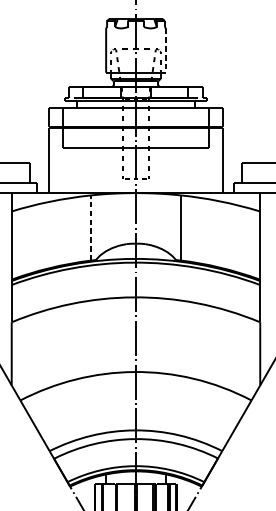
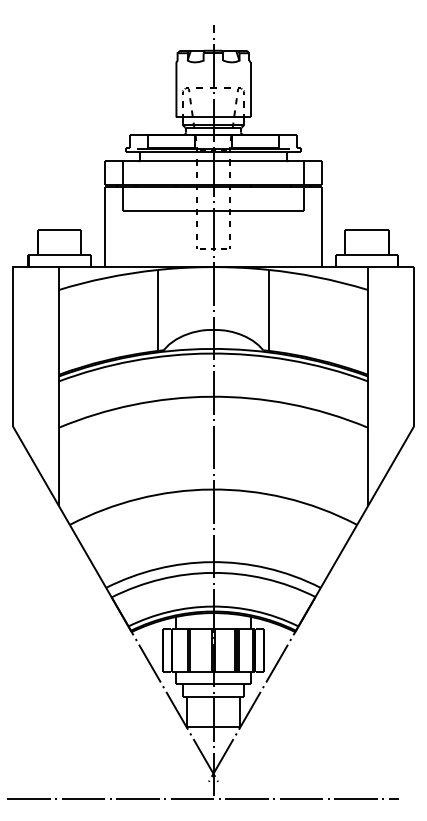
line: (165, 50) -> (250, 89), dashed -> solid
line: (90, 227) -> (157, 310), dashed -> solid

